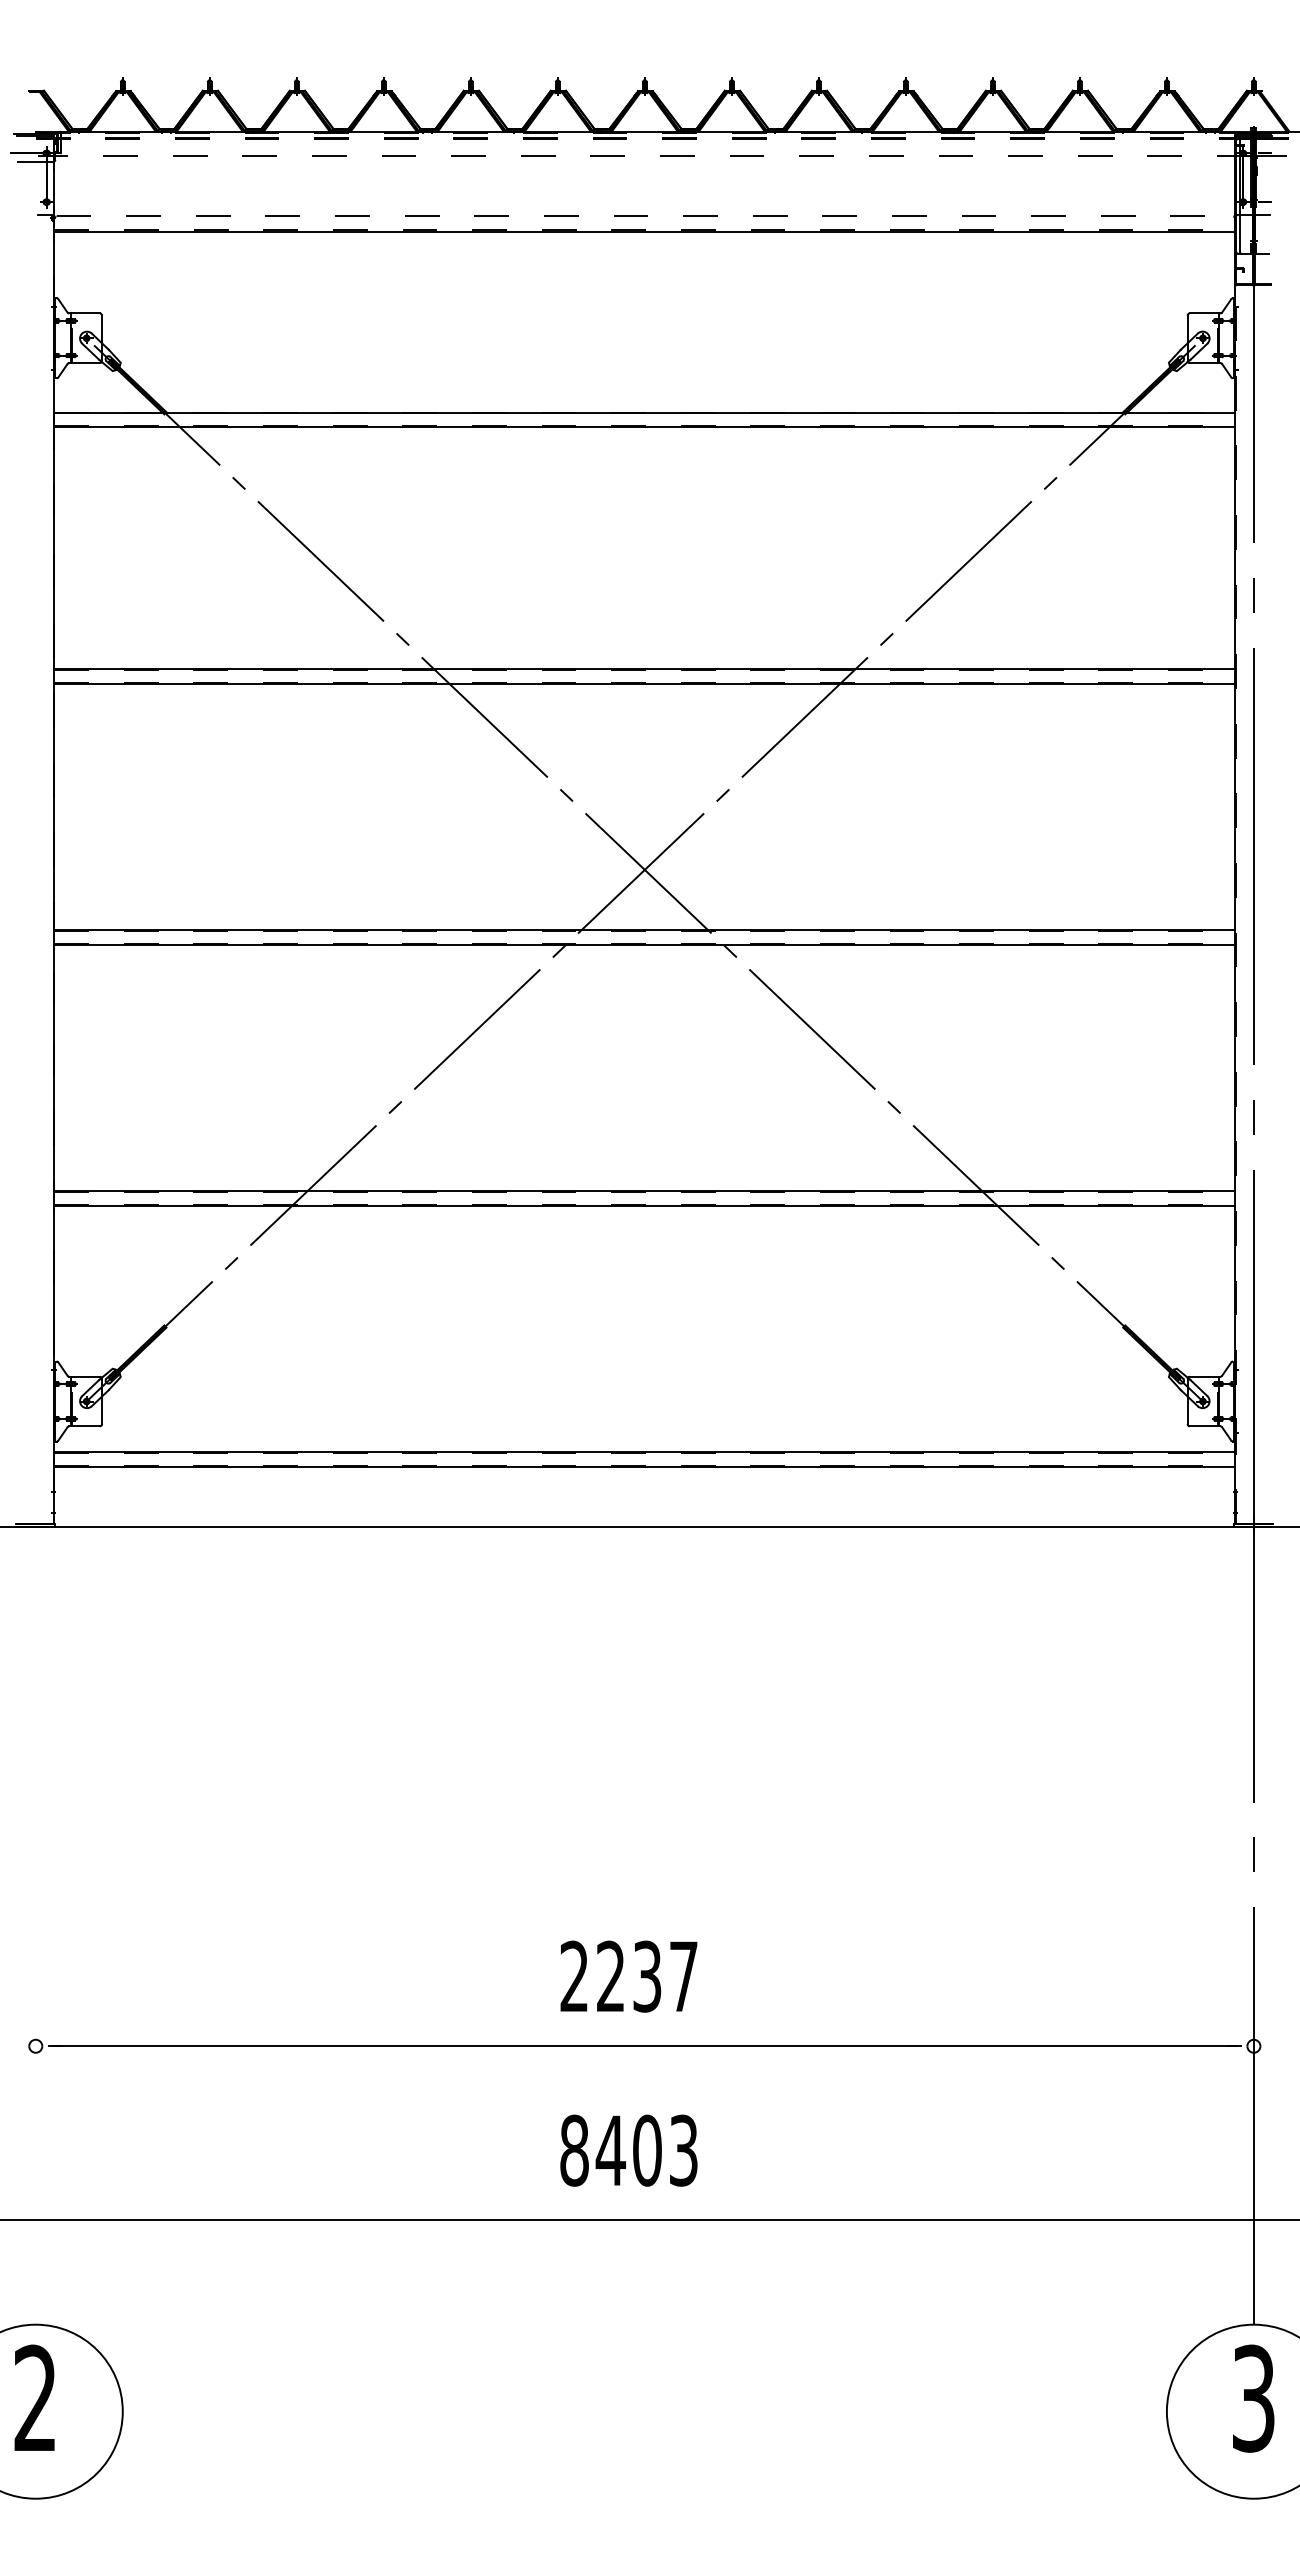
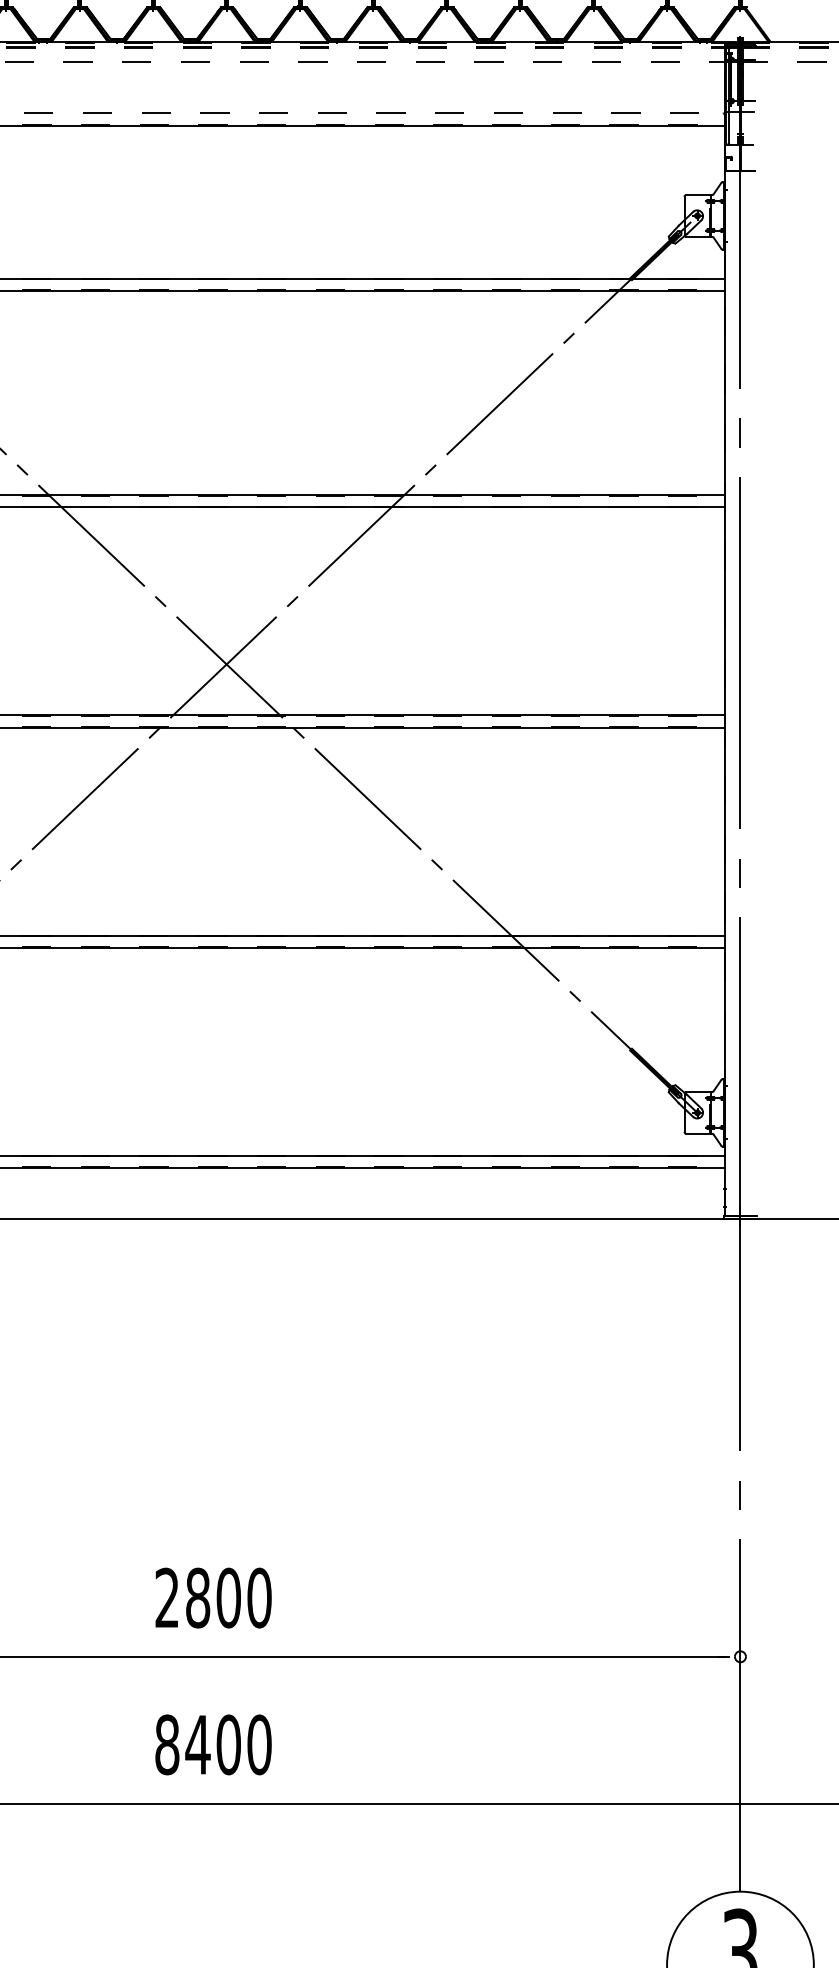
text: (647, 1976) -> (228, 1597), 2237 -> 2800
text: (683, 2150) -> (259, 1744), 8403 -> 8400

